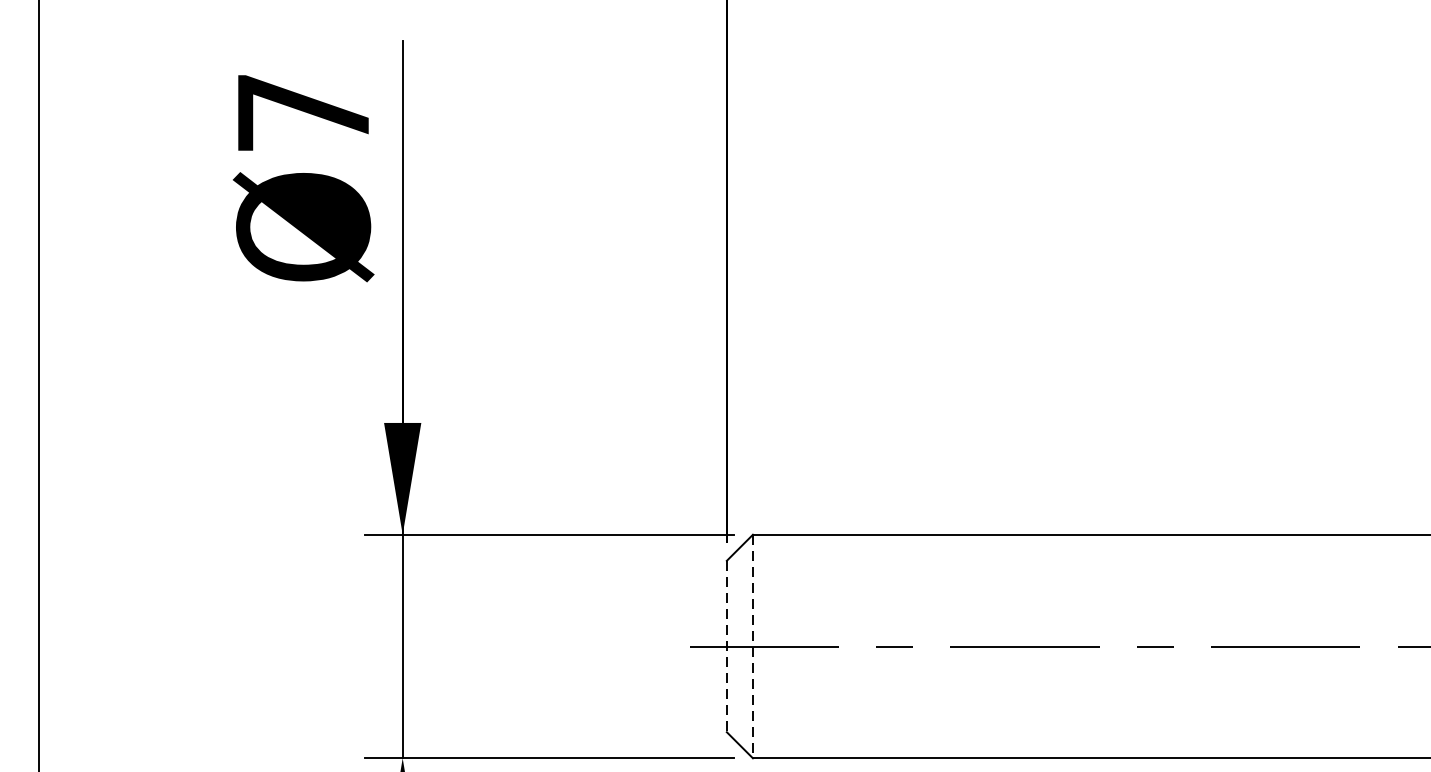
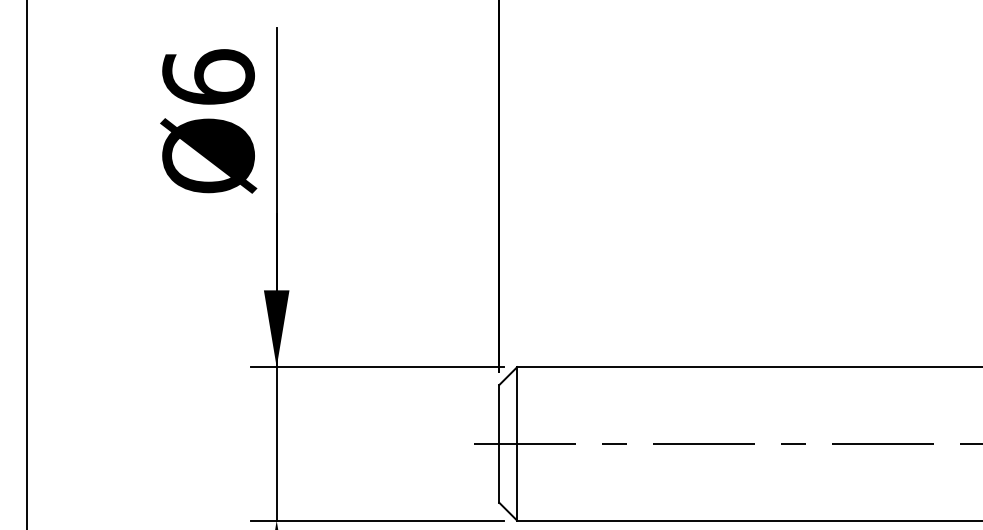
text: (303, 111) -> (208, 76), Ø7 -> Ø6
line: (727, 645) -> (499, 443), dashed -> solid
line: (753, 645) -> (517, 443), dashed -> solid

